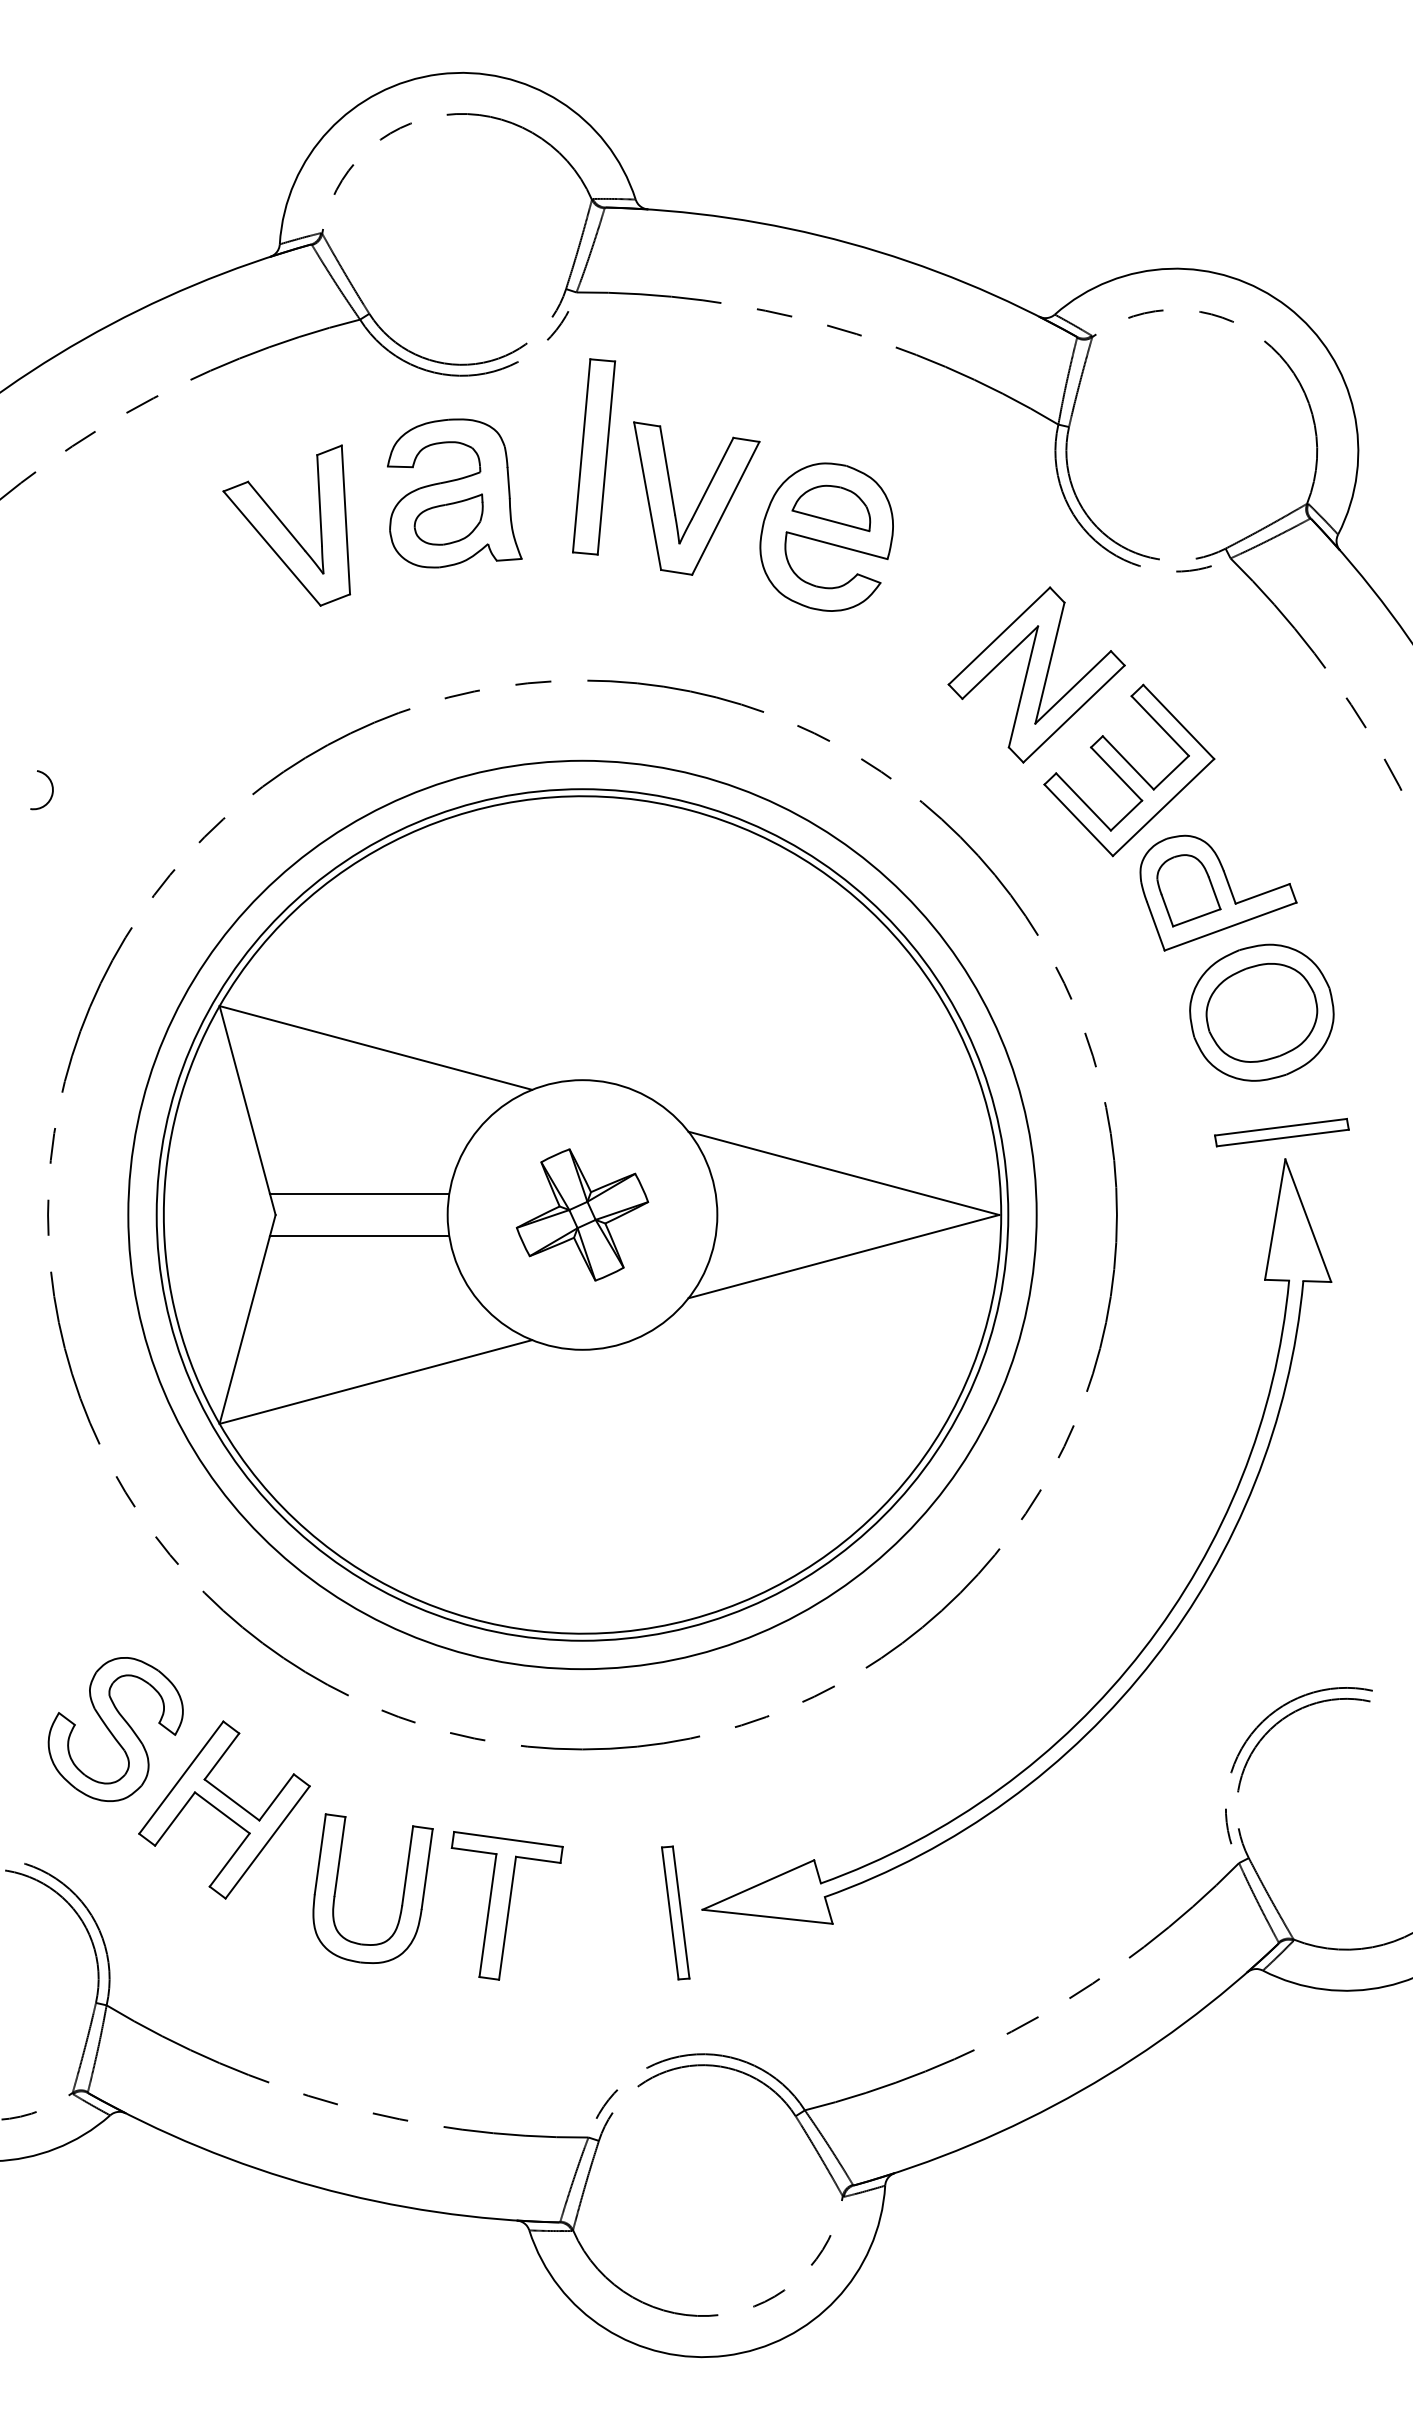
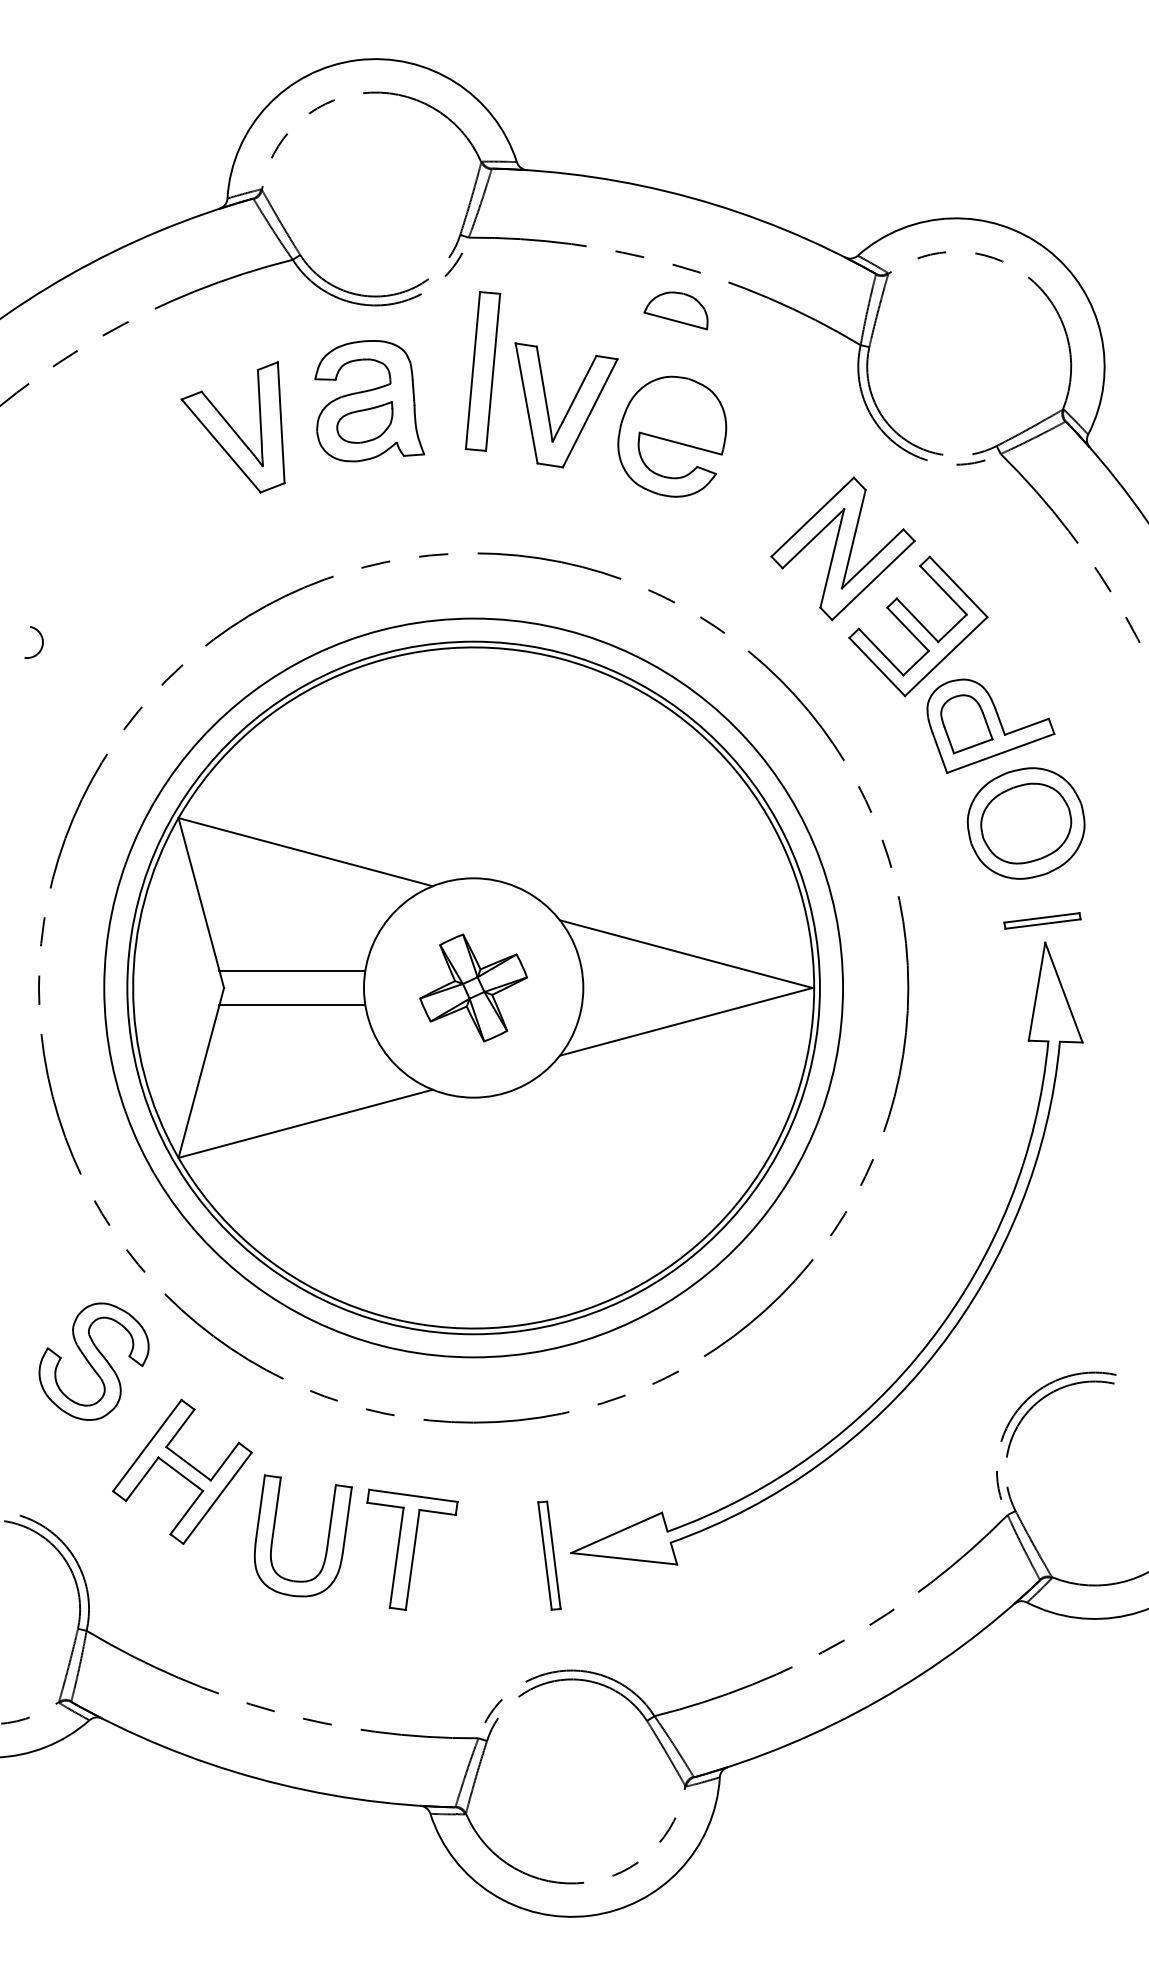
part: (831, 508) -> (676, 310), moved
part: (1281, 1132) -> (1042, 920), size x0.7
part: (115, 1729) -> (93, 1361), moved

